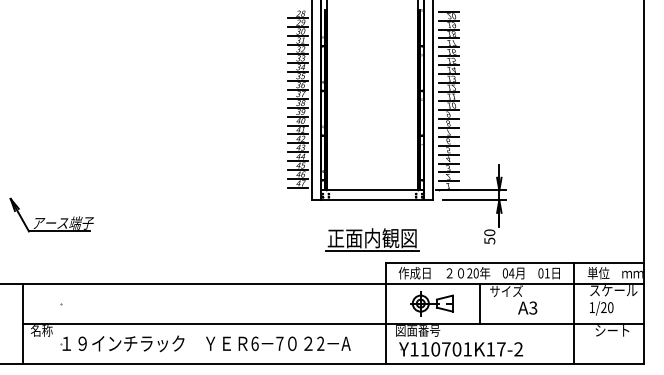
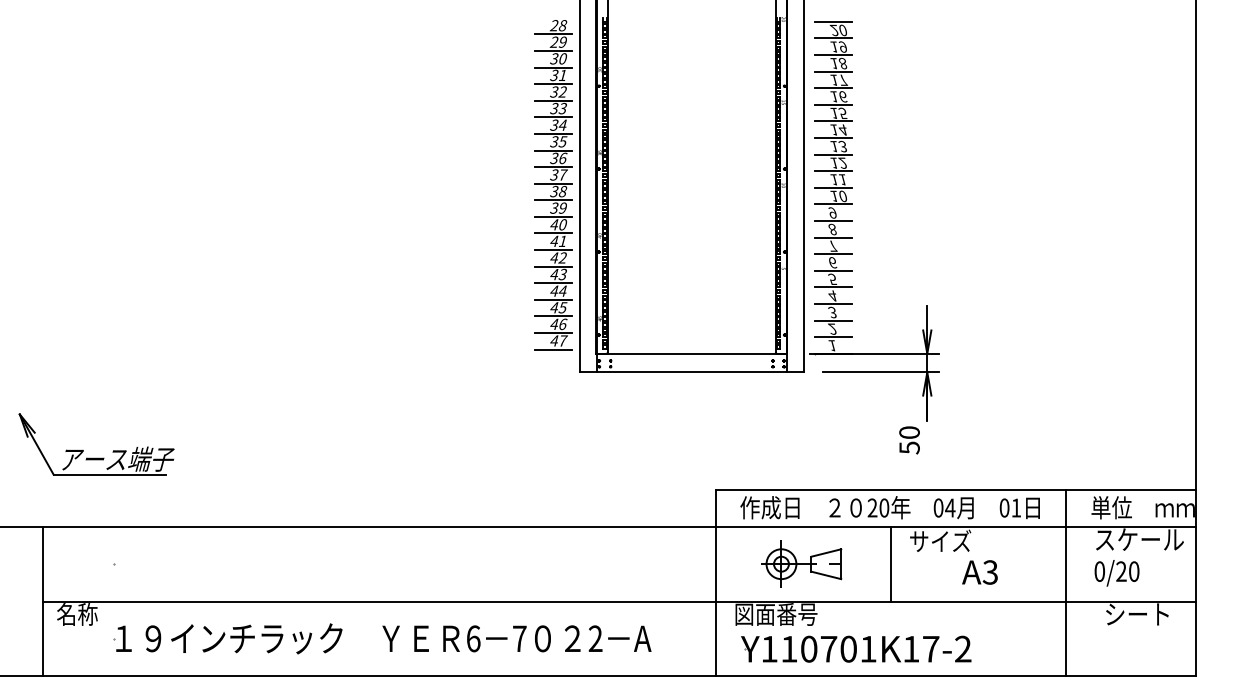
part: (45, 218) -> (84, 450), moved
part: (372, 239) -> (691, 445), removed
text: (591, 307) -> (1098, 571), 1/20 -> 0/20

